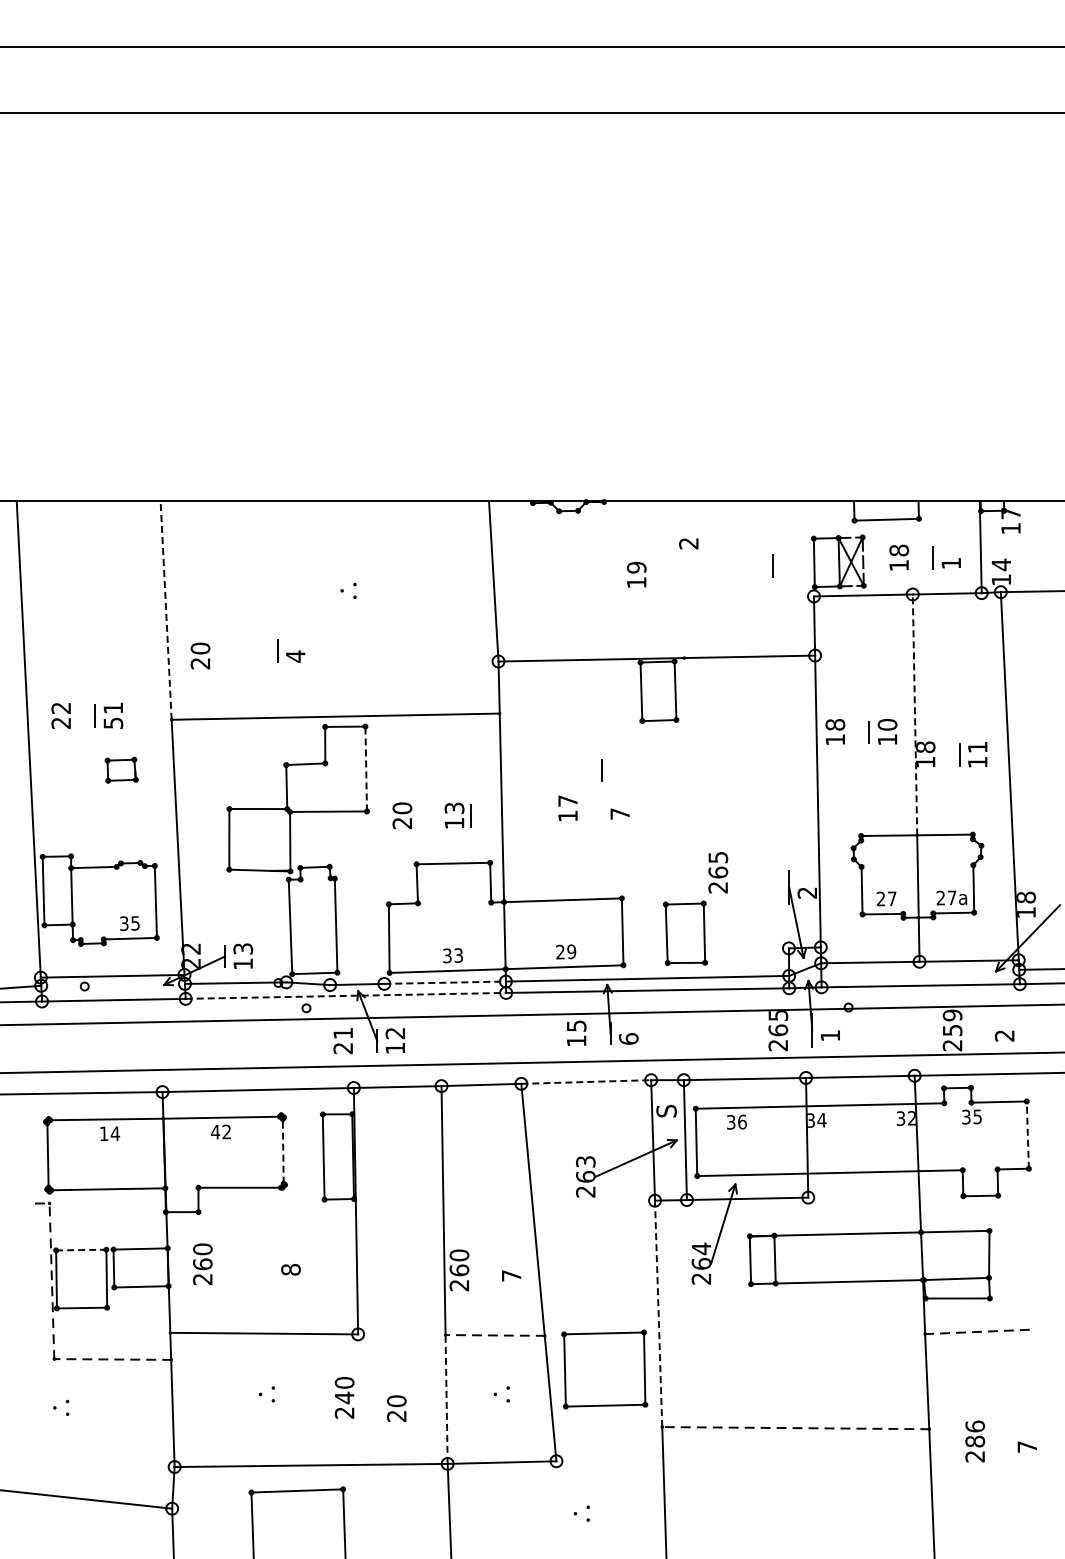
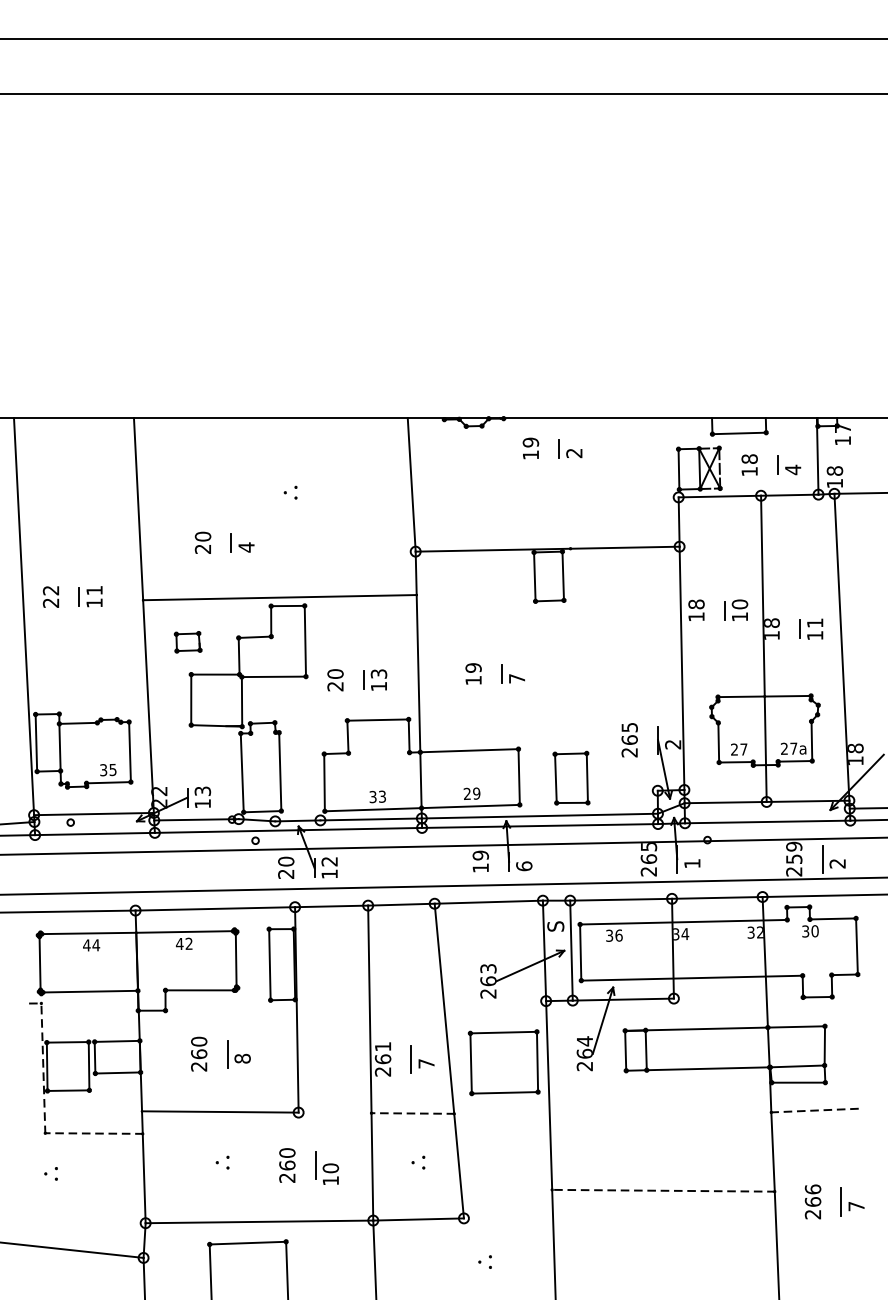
text: (950, 563) -> (792, 469), 1 -> 4
text: (1001, 564) -> (835, 470), 14 -> 18
line: (772, 565) -> (559, 448), moved
text: (636, 574) -> (530, 448), moved
line: (166, 610) -> (138, 509), dashed -> solid
text: (200, 655) -> (203, 542), moved
line: (915, 714) -> (763, 595), dashed -> solid
text: (113, 722) -> (94, 602), 51 -> 11
line: (366, 768) -> (305, 640), dashed -> solid
part: (121, 769) -> (188, 641), moved
line: (601, 770) -> (501, 674), moved
text: (567, 801) -> (473, 668), 17 -> 19
line: (470, 815) -> (363, 680), moved
text: (718, 872) -> (629, 740), moved
line: (445, 982) -> (371, 819), dashed -> solid
line: (346, 995) -> (288, 830), dashed -> solid
text: (576, 1025) -> (480, 855), 15 -> 19
line: (986, 1030) -> (822, 859), added
text: (343, 1033) -> (286, 861), 21 -> 20
line: (586, 1082) -> (489, 902), dashed -> solid
text: (977, 1116) -> (814, 930), 35 -> 30
text: (103, 1133) -> (86, 945), 14 -> 44
line: (1027, 1135) -> (856, 946), dashed -> solid
line: (283, 1150) -> (236, 959), dashed -> solid
line: (81, 1250) -> (68, 1042), dashed -> solid
text: (459, 1255) -> (383, 1046), 260 -> 261
text: (202, 1264) -> (198, 1054), moved
line: (272, 1264) -> (227, 1054), added
line: (493, 1270) -> (411, 1059), added
line: (658, 1313) -> (549, 1095), dashed -> solid
part: (604, 1369) -> (504, 1062), moved
text: (344, 1397) -> (287, 1165), 240 -> 260
line: (378, 1397) -> (315, 1165), added
line: (446, 1398) -> (372, 1166), dashed -> solid
text: (396, 1416) -> (330, 1181), 20 -> 10
text: (974, 1441) -> (812, 1201), 286 -> 266
line: (1009, 1441) -> (841, 1201), added

